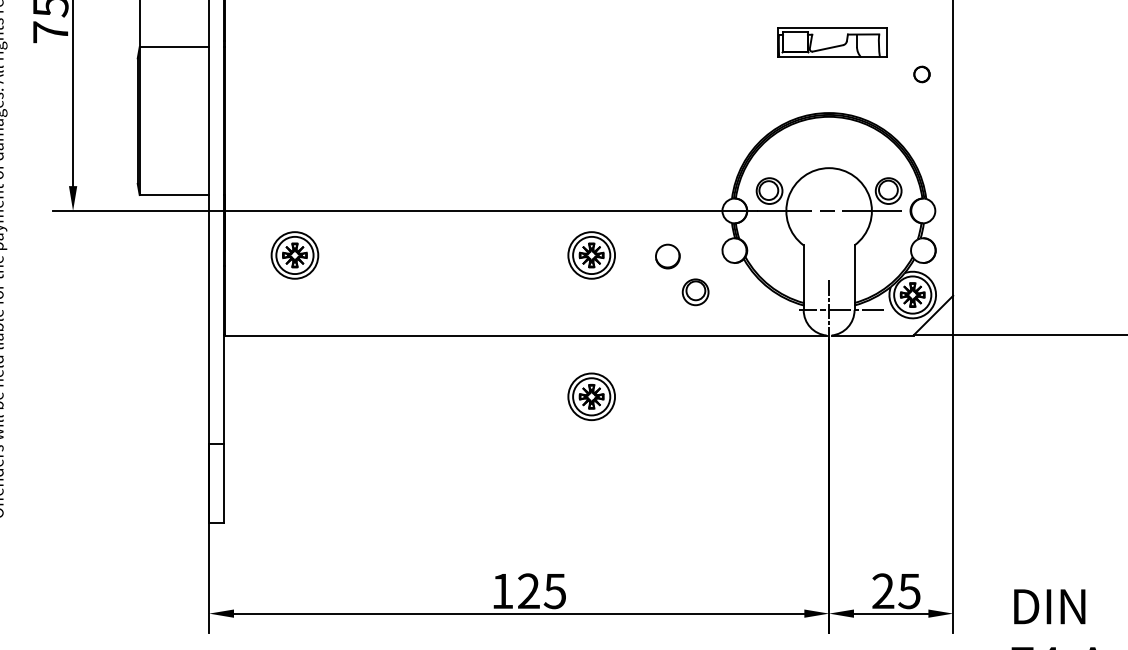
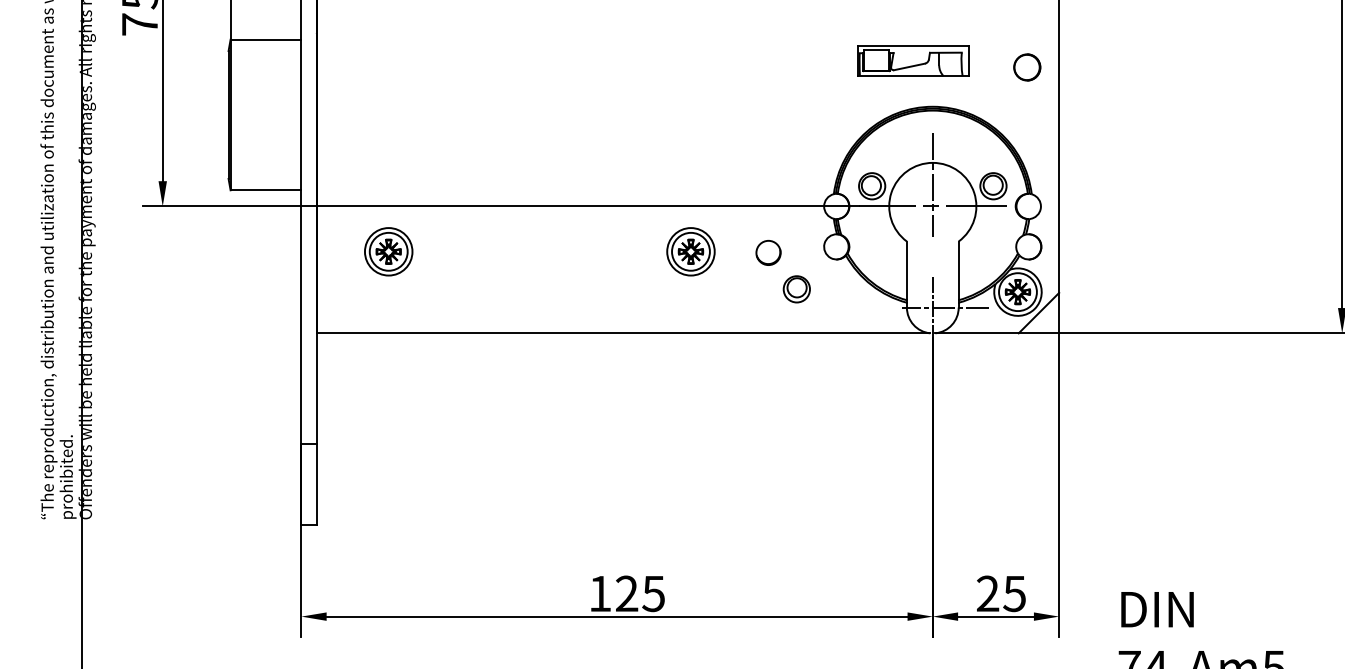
part: (831, 42) -> (913, 60), moved
circle: (922, 74) -> (1027, 67), size x1.67
line: (828, 189) -> (932, 184), added
part: (591, 396) -> (690, 395), removed

